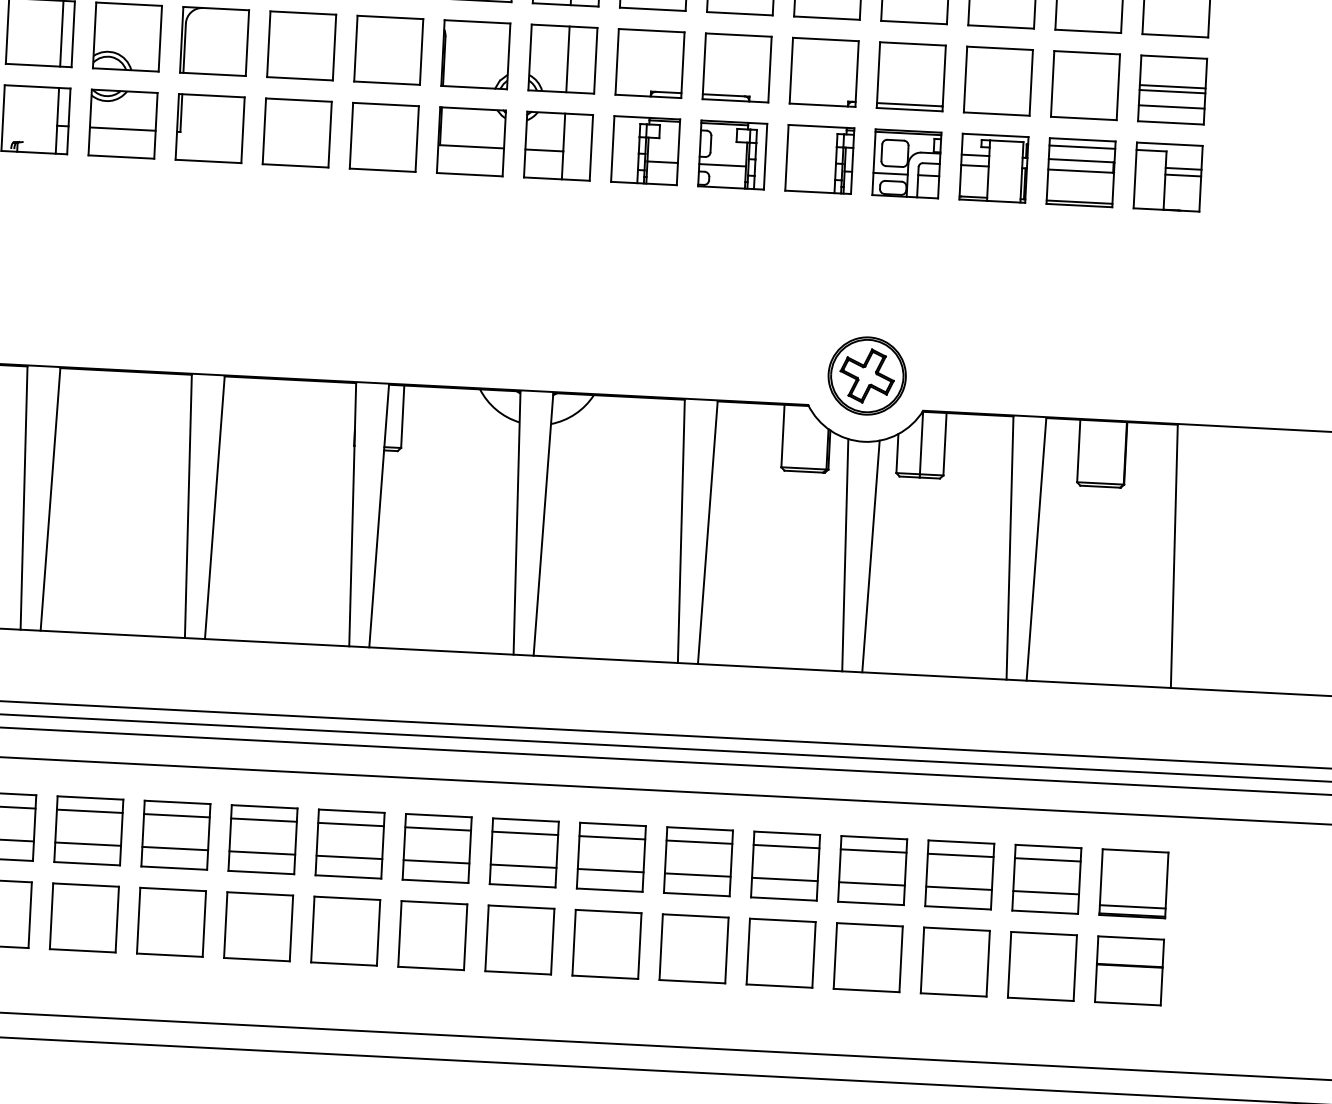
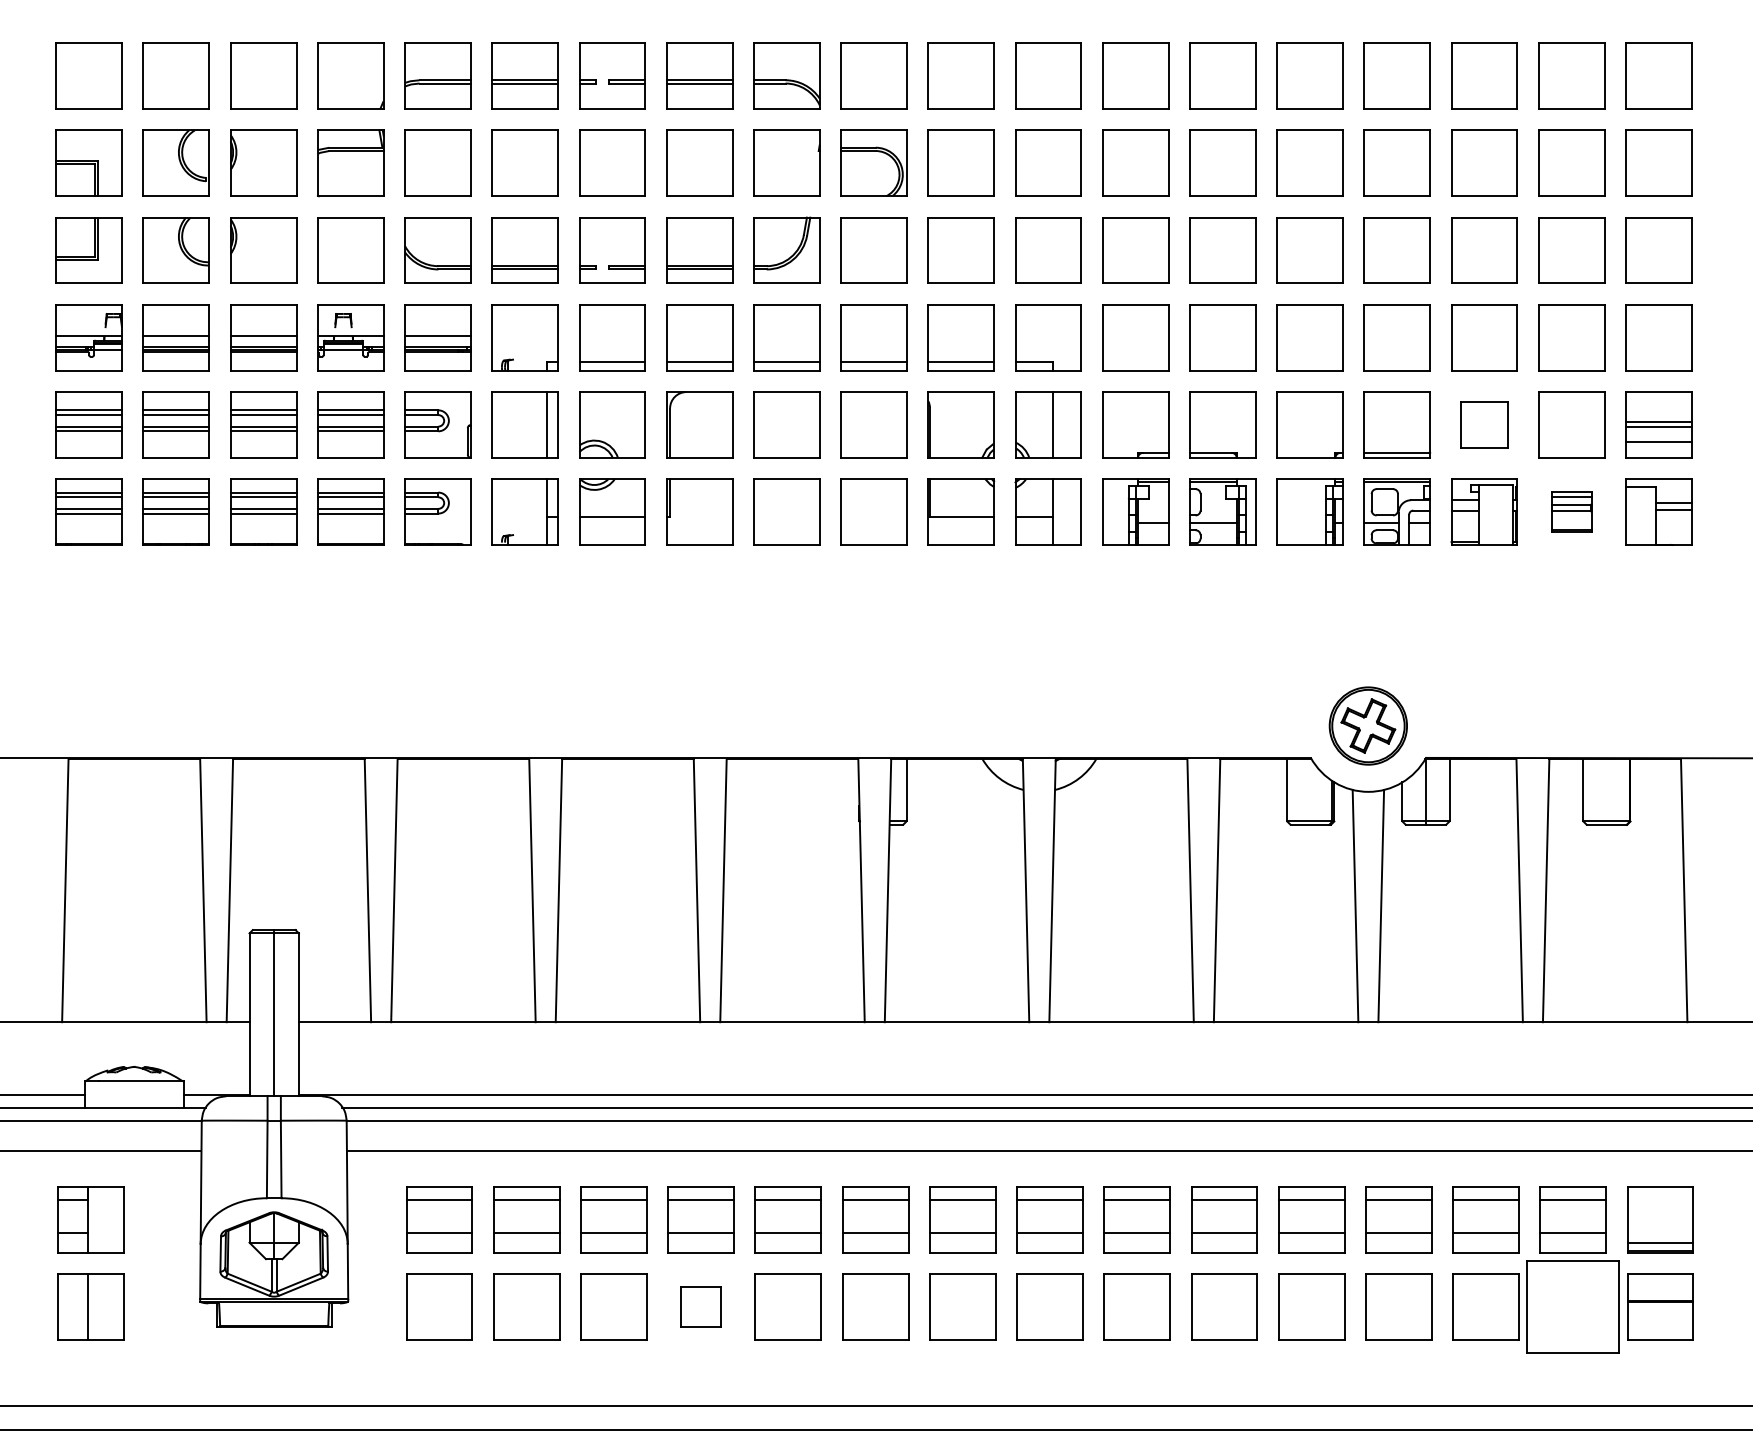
part: (998, 80) -> (1484, 424), size x0.7
part: (1080, 172) -> (1571, 511), size x0.6
part: (170, 921) -> (700, 1306), size x0.6
part: (1041, 966) -> (1572, 1306), size x1.4

